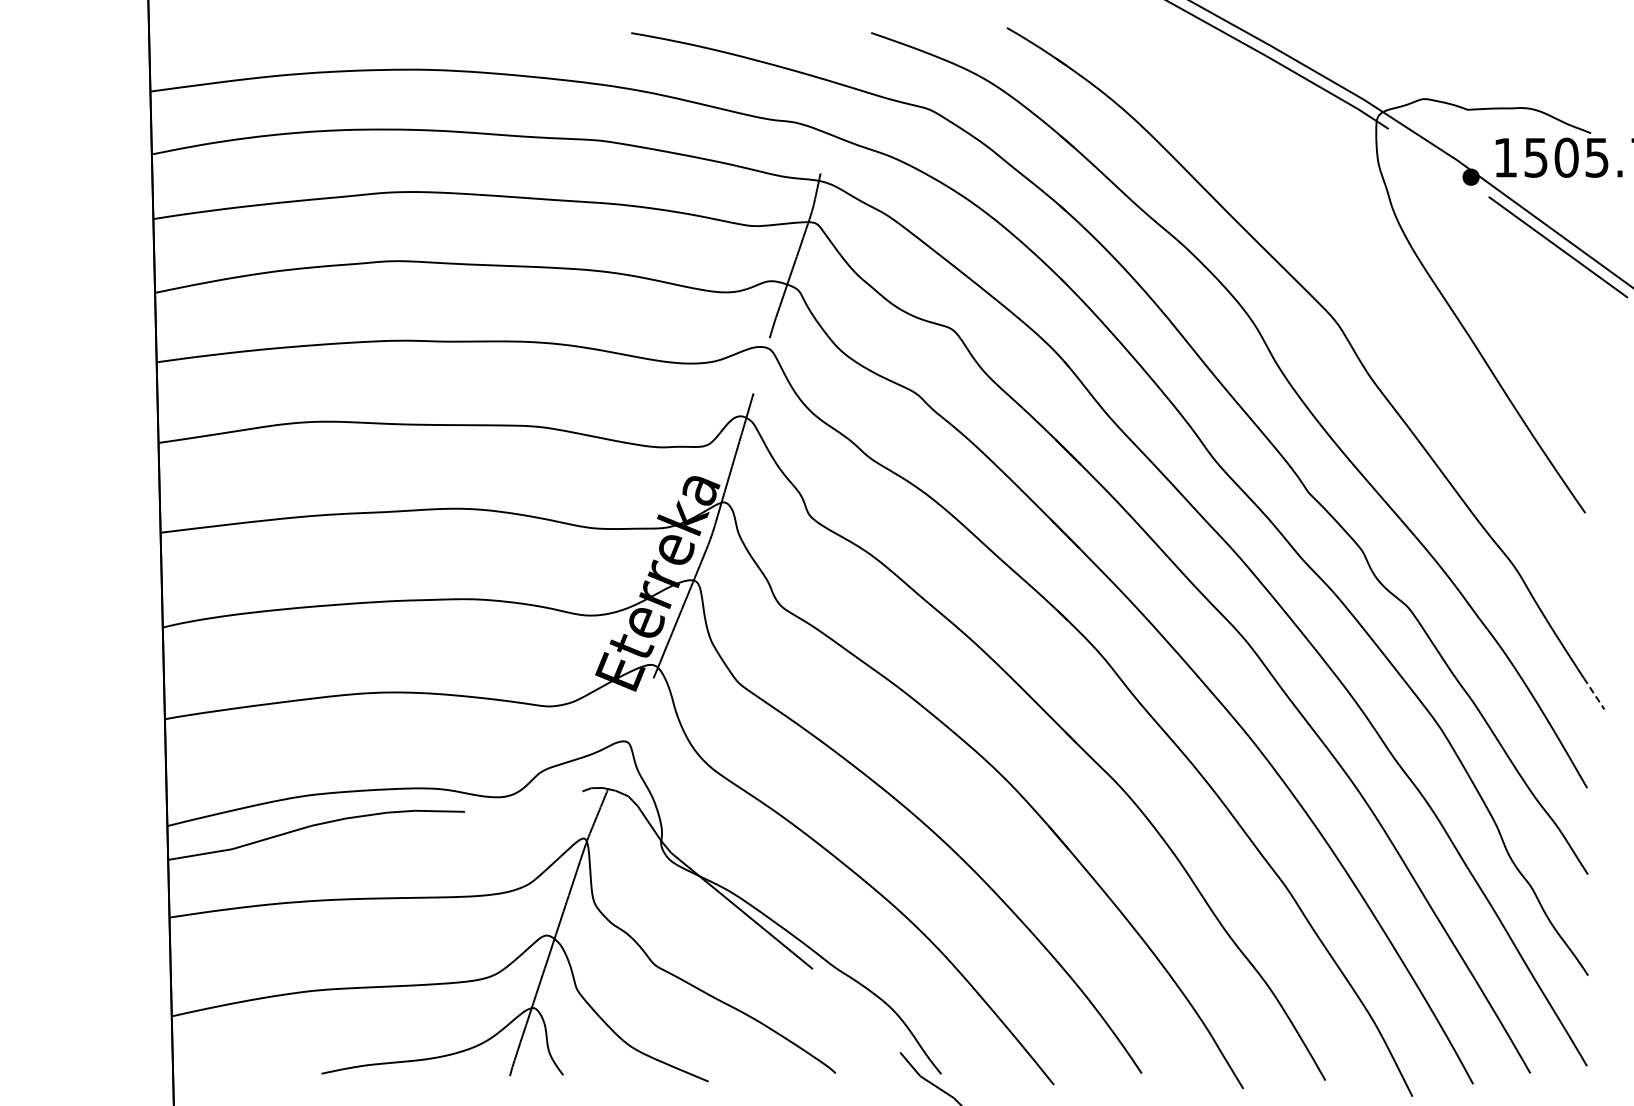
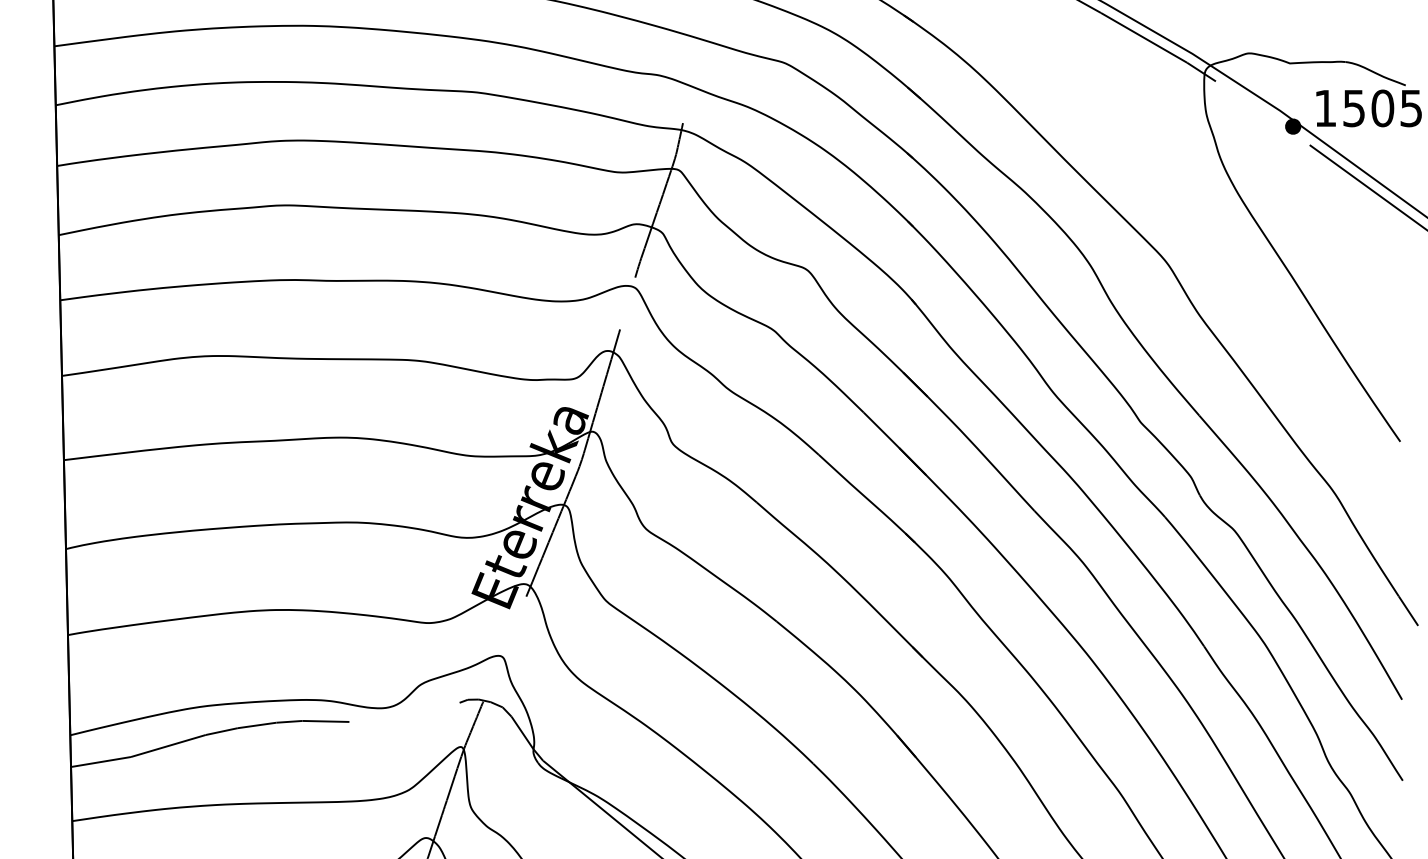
line: (1594, 693) -> (1408, 610), dashed -> solid

